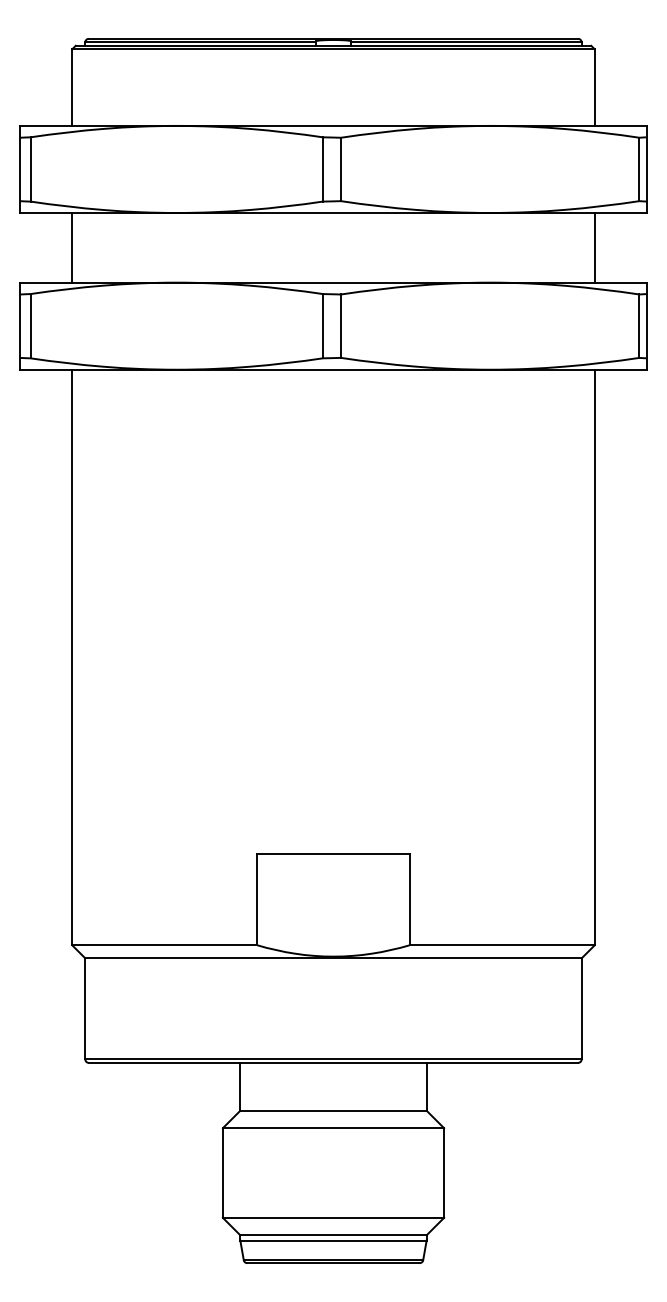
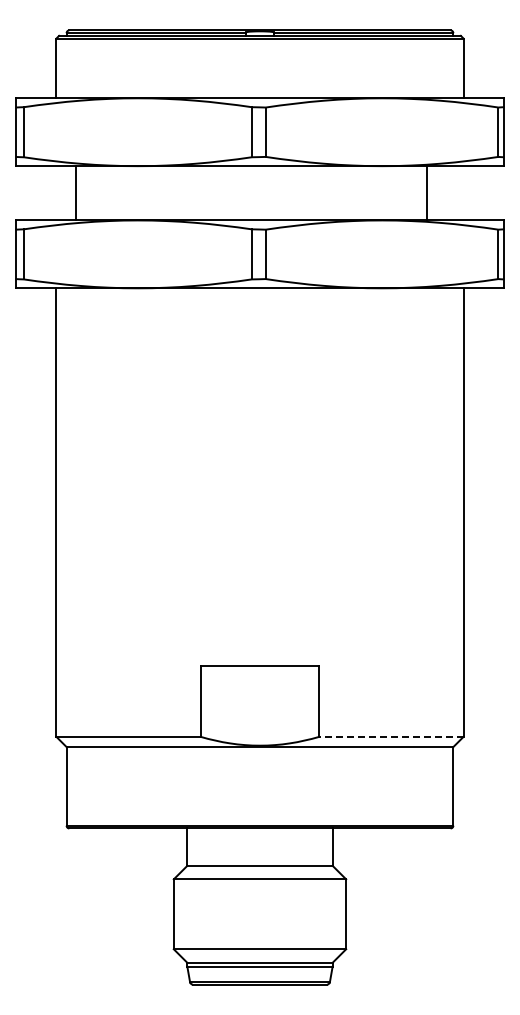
line: (72, 248) -> (76, 193), moved
line: (594, 248) -> (426, 193), moved
line: (500, 944) -> (390, 736), solid -> dashed

